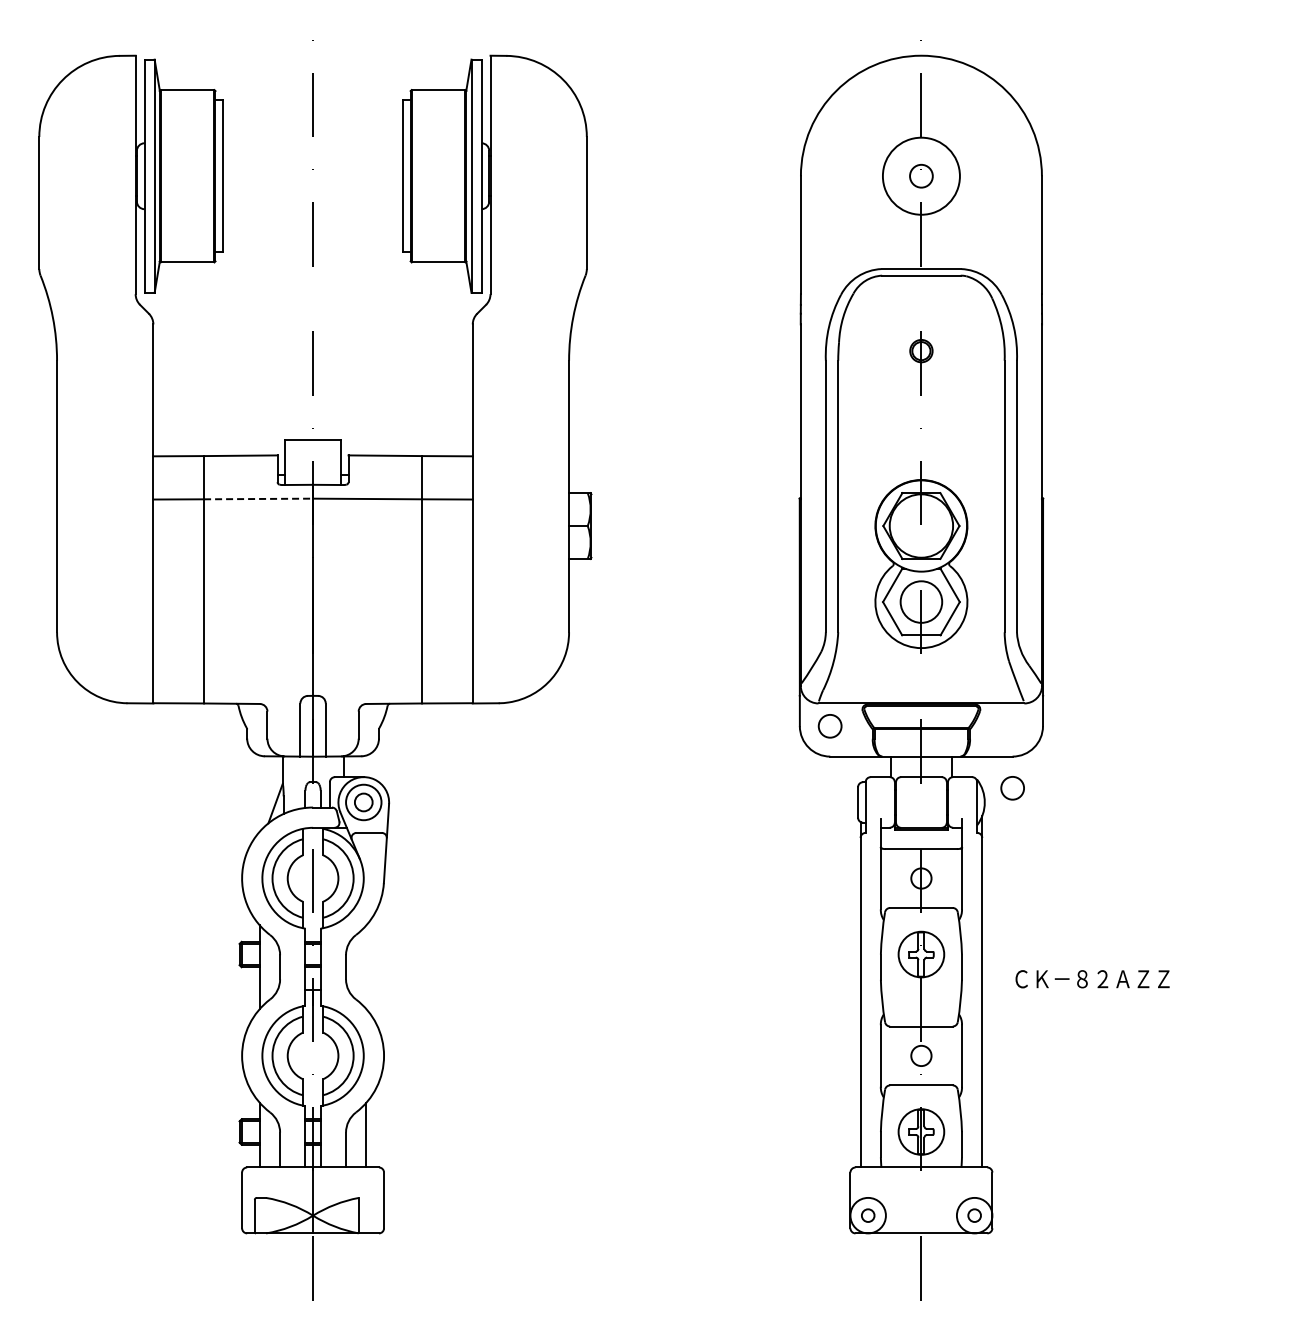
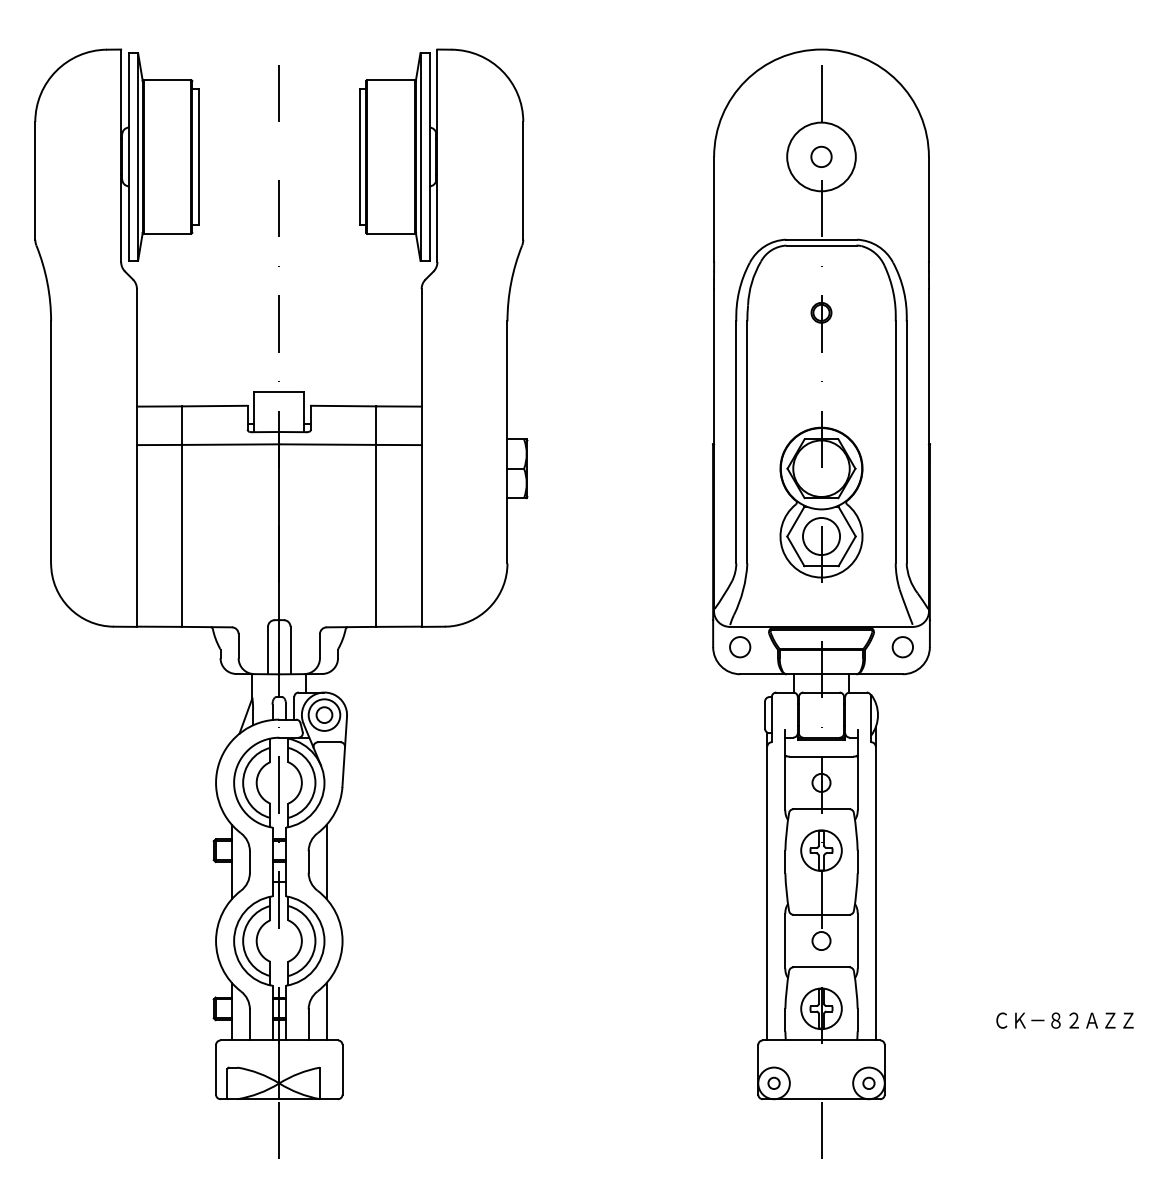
line: (259, 498) -> (231, 444), dashed -> solid
circle: (1012, 788) -> (902, 647), moved
line: (366, 967) -> (326, 862), added
text: (1092, 979) -> (1064, 1020), moved

